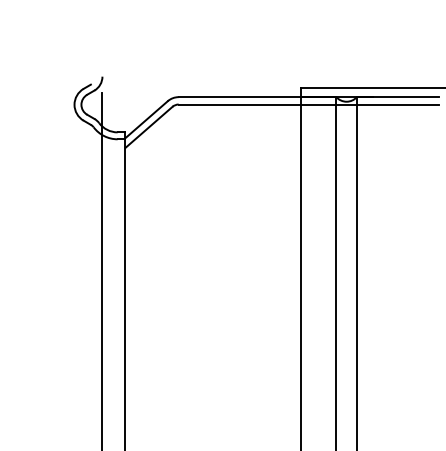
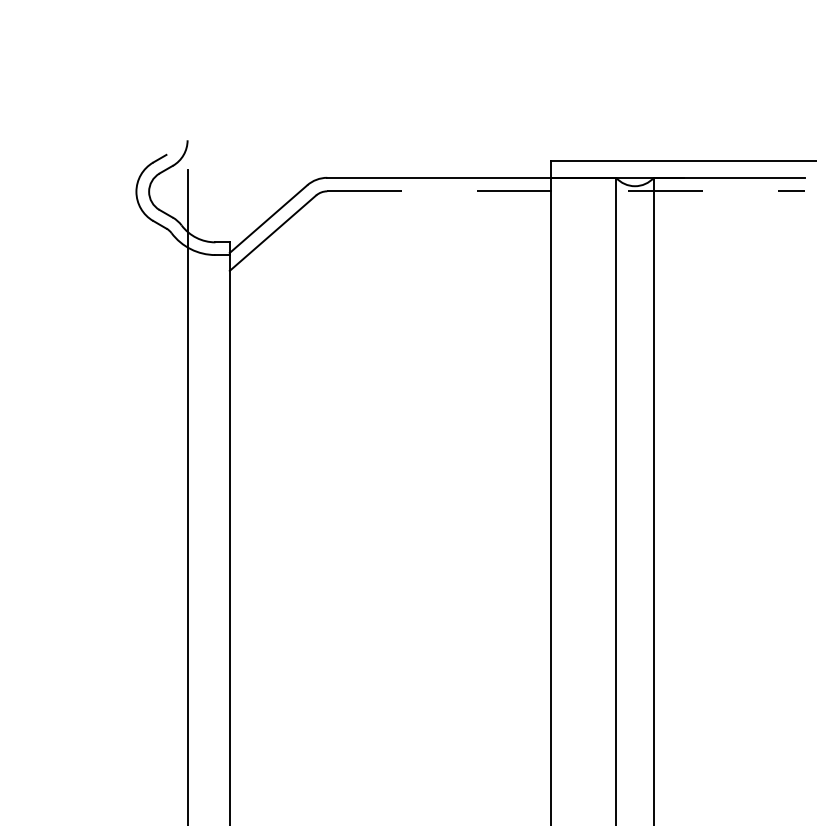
line: (309, 104) -> (567, 191), solid -> dashed

